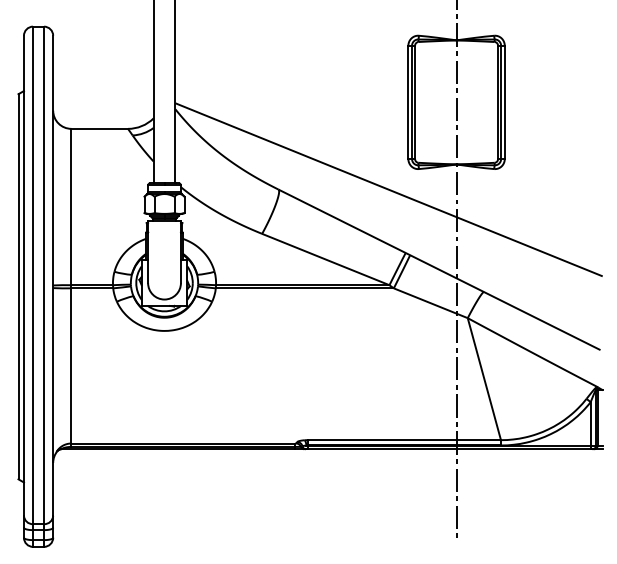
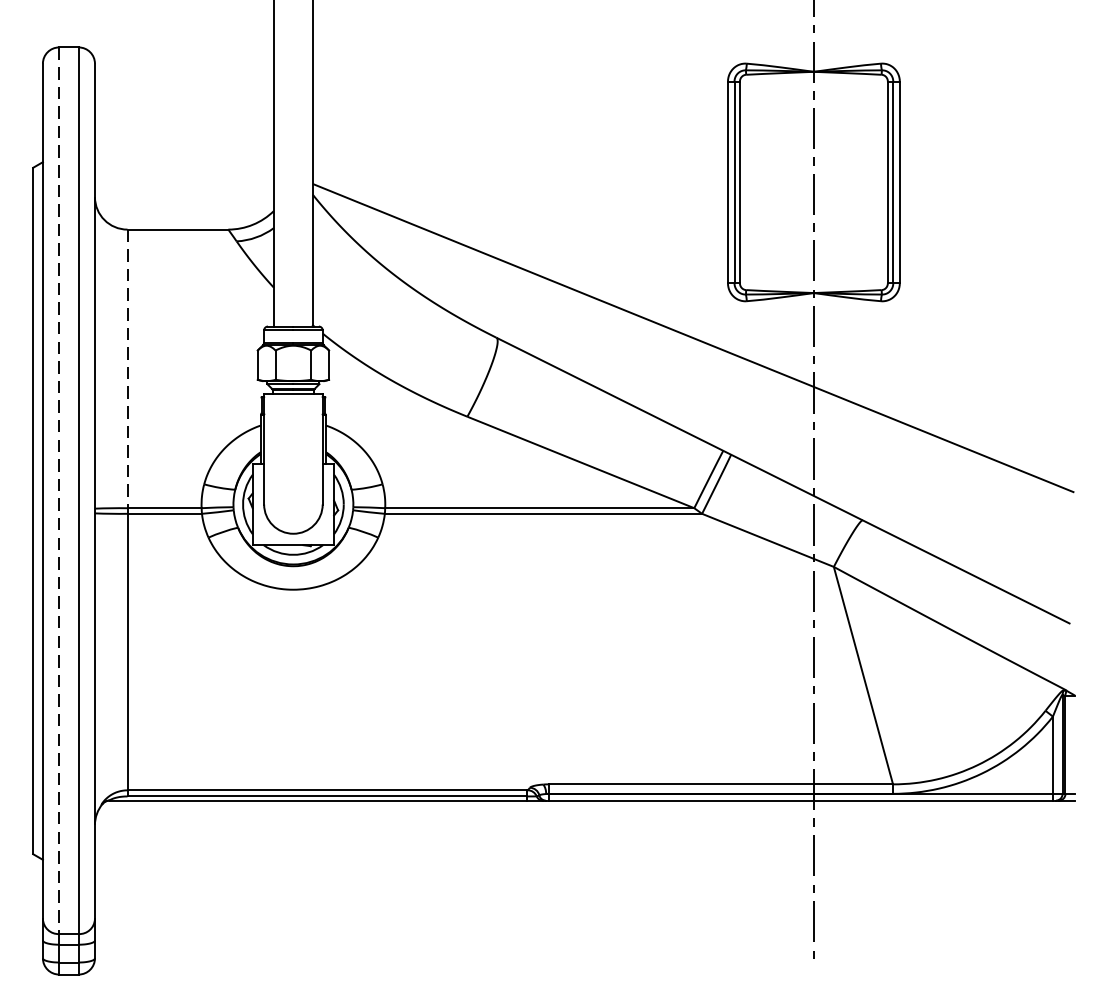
line: (71, 207) -> (127, 369), solid -> dashed
line: (33, 275) -> (59, 490), solid -> dashed

